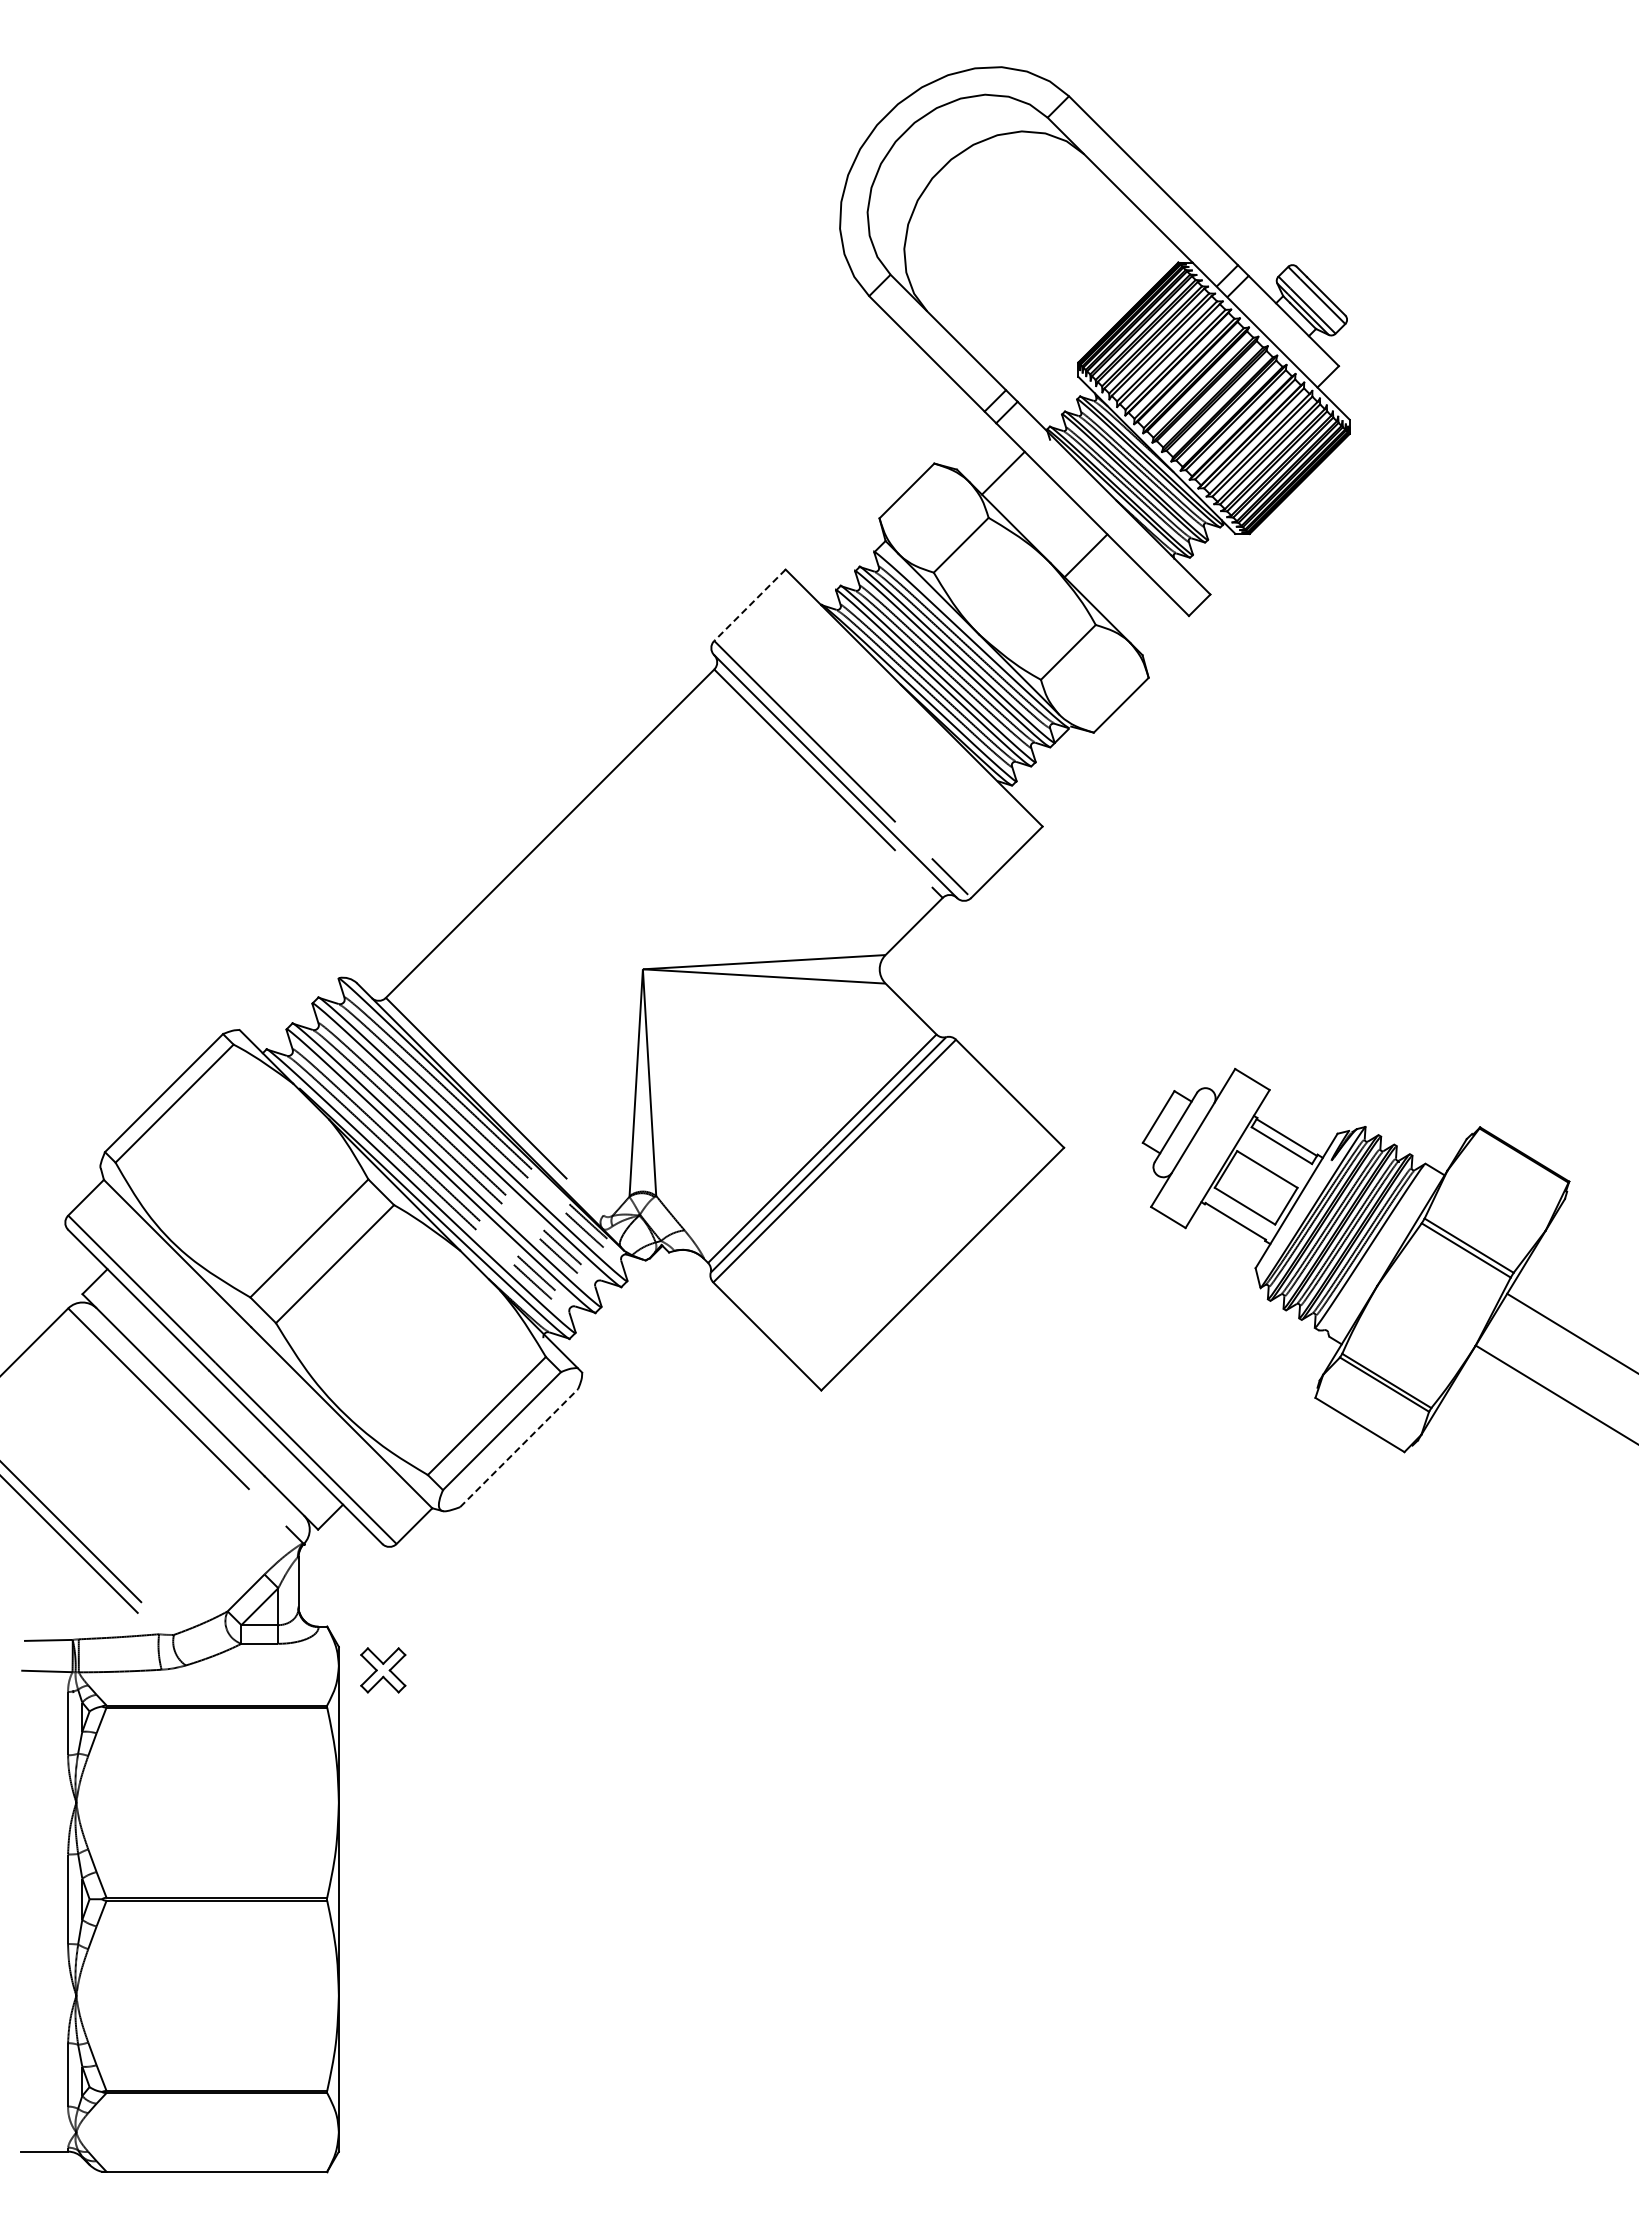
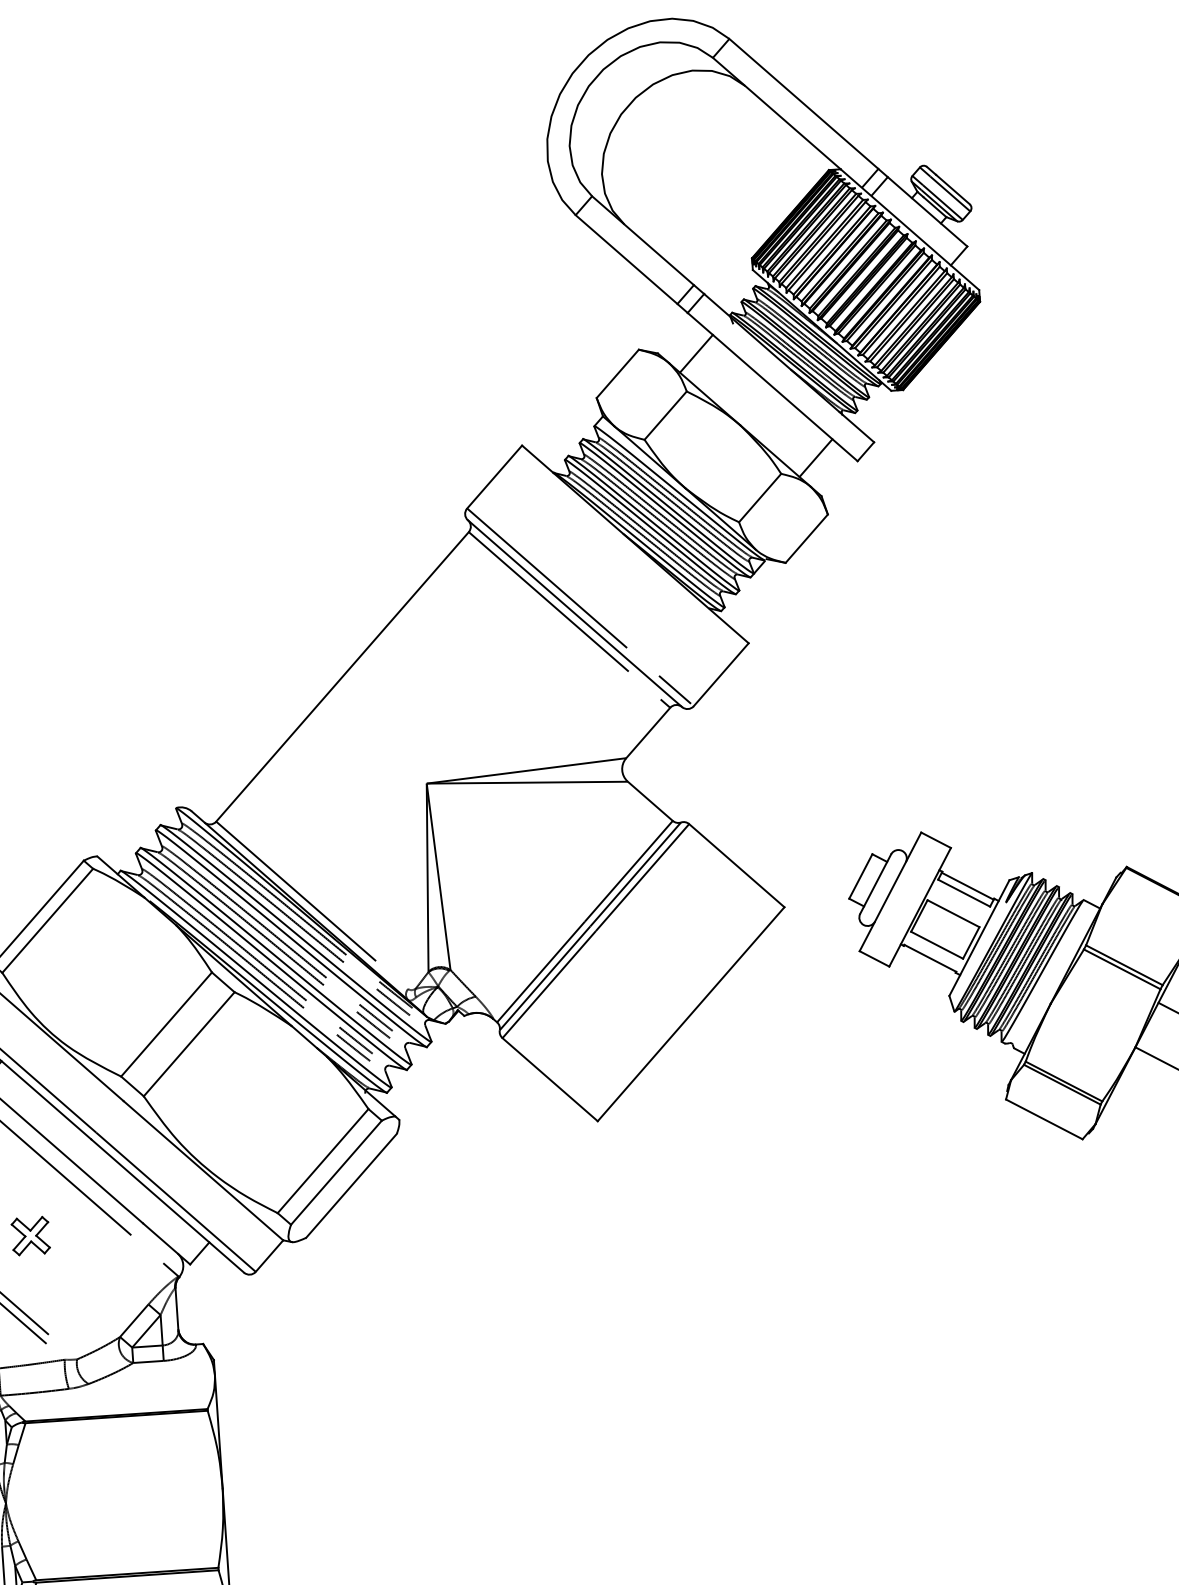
line: (1085, 555) -> (815, 457), moved
line: (749, 605) -> (494, 477), dashed -> solid
line: (519, 1447) -> (351, 1185), dashed -> solid
part: (383, 1670) -> (31, 1236), moved

